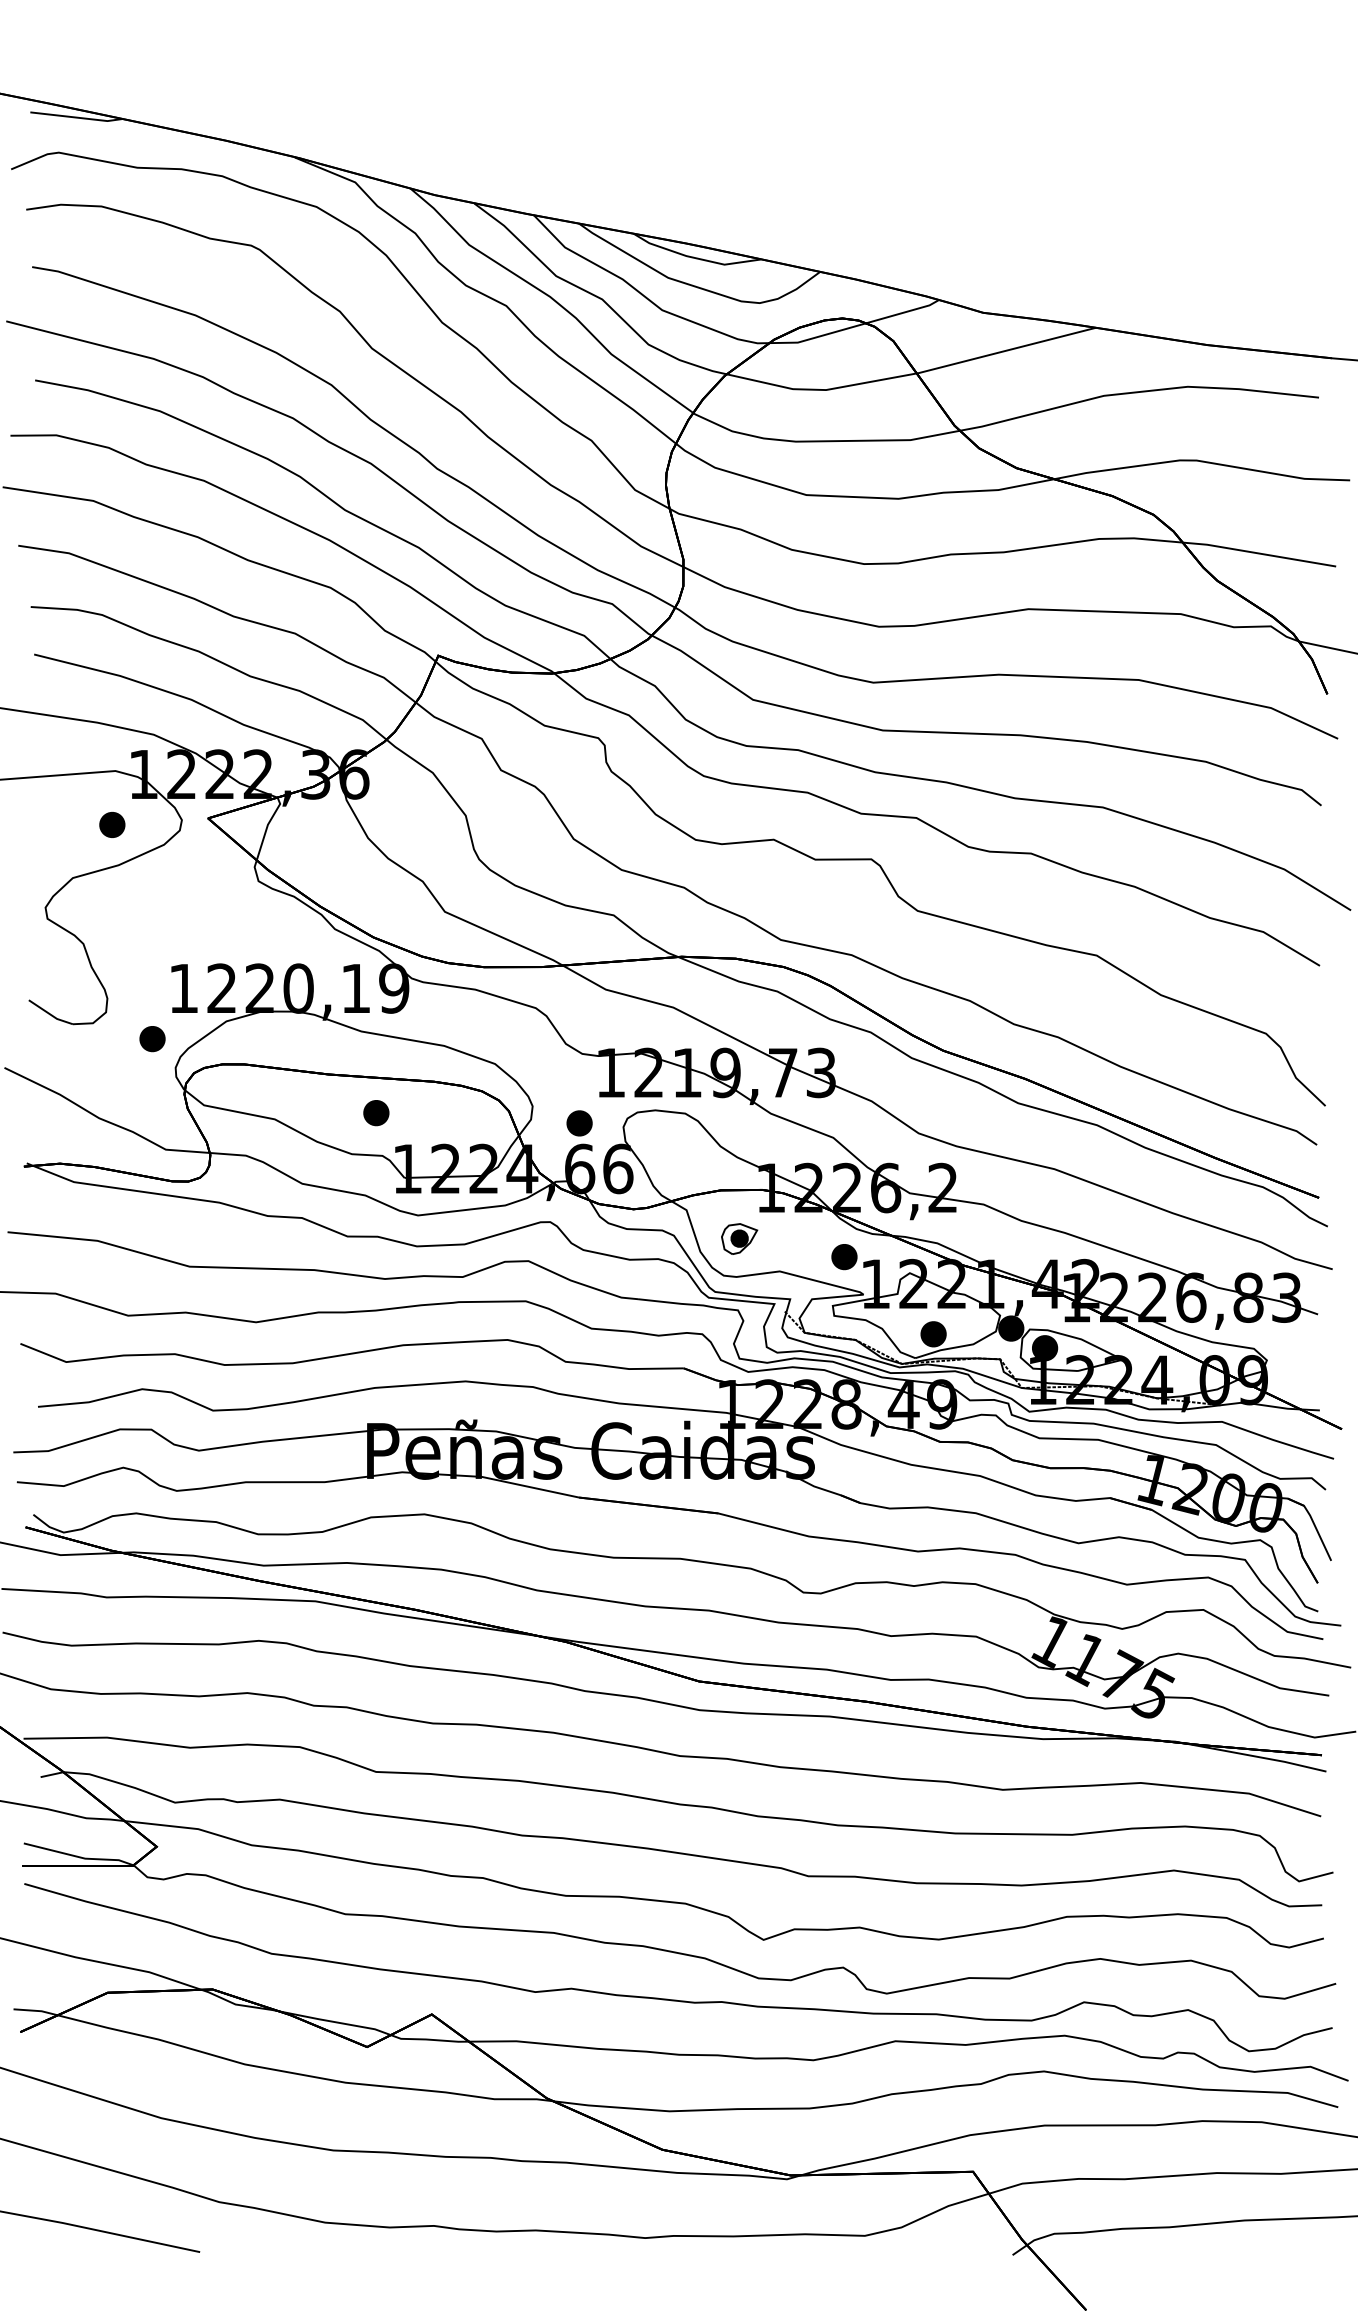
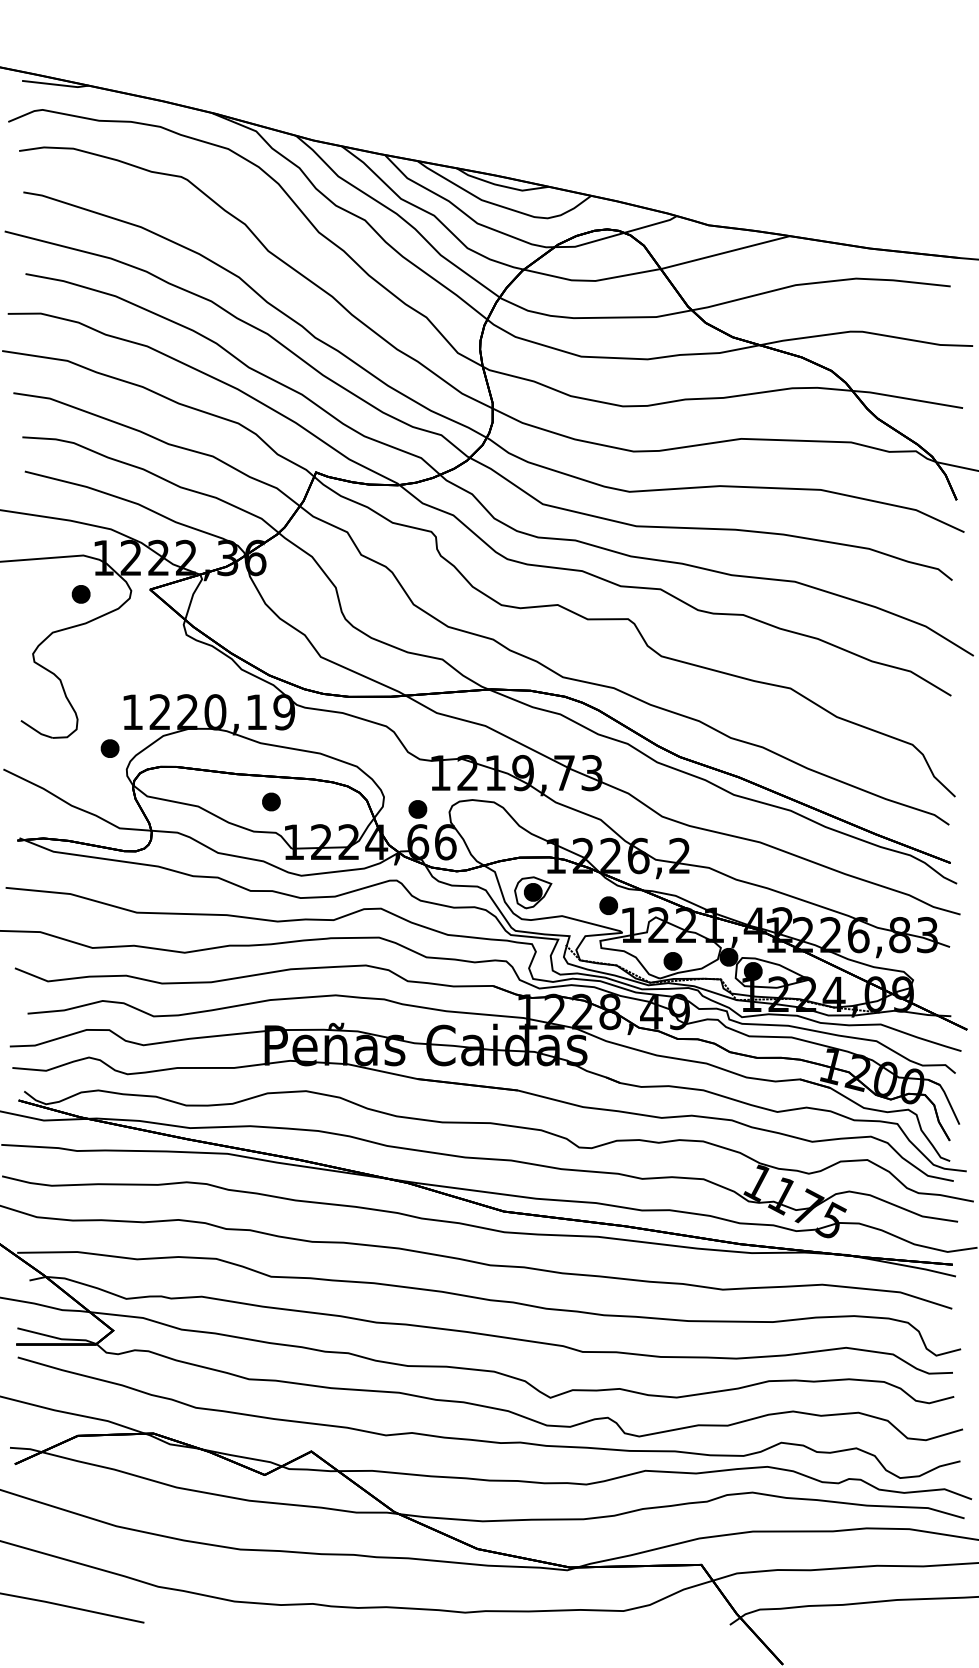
part: (739, 1238) -> (533, 892), size x1.43

